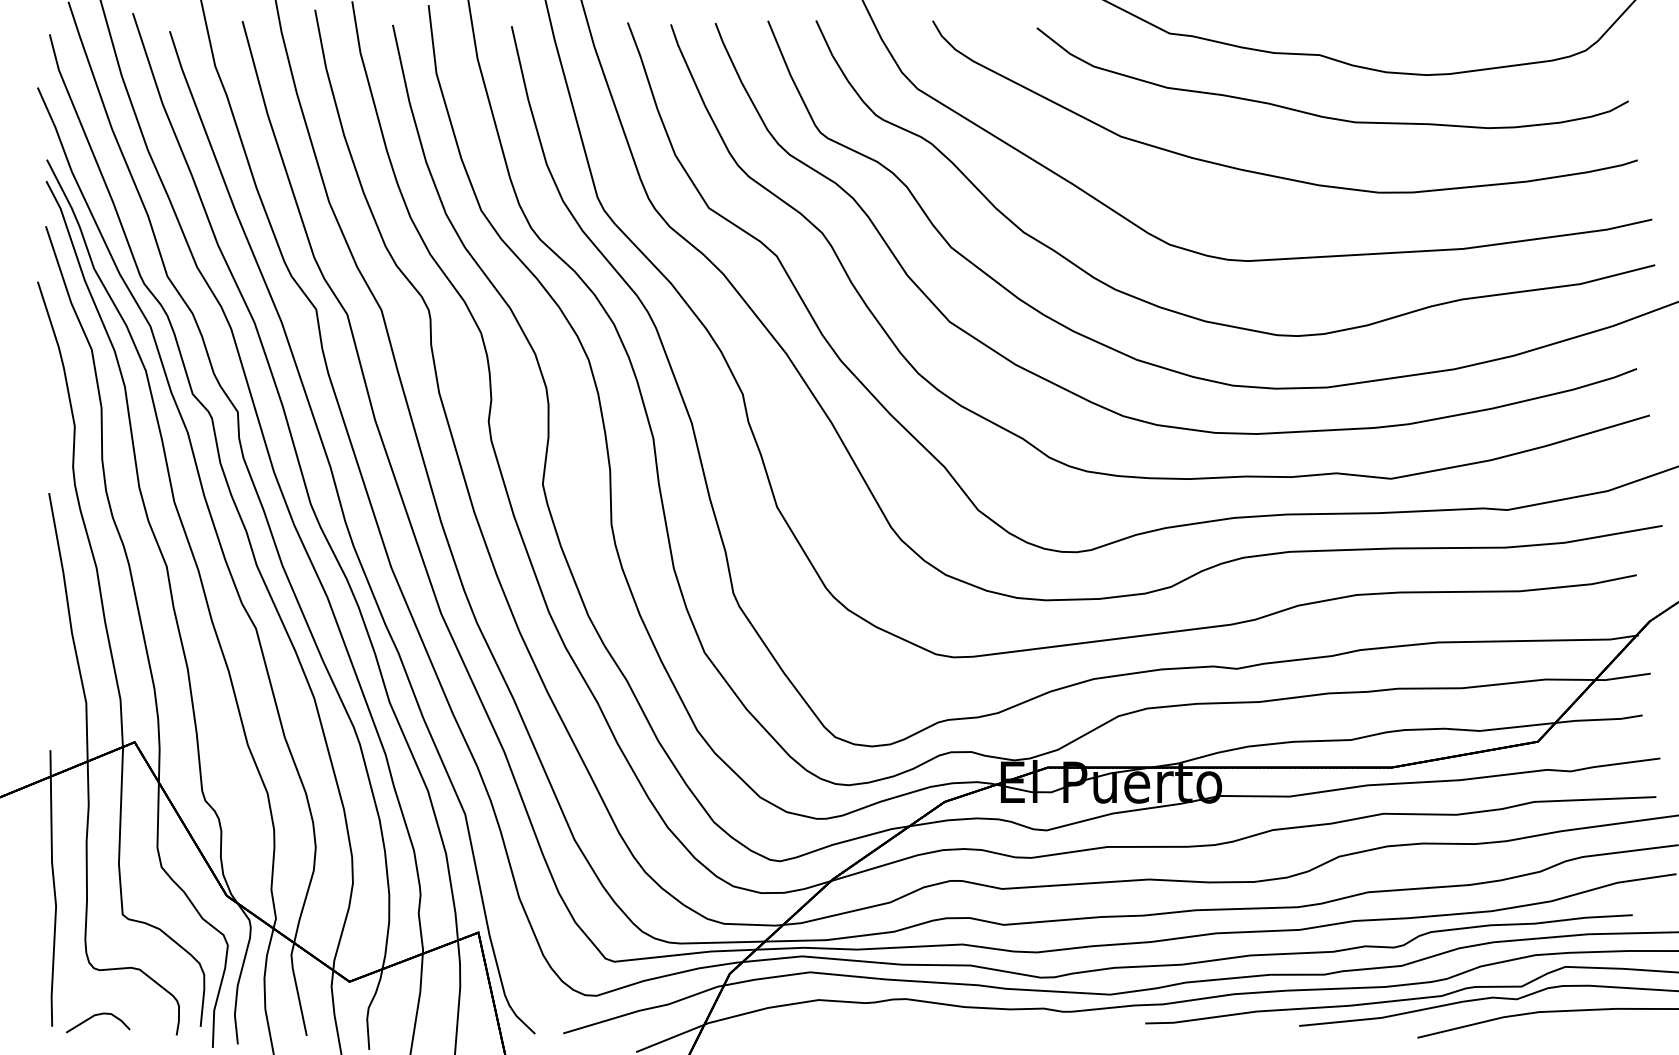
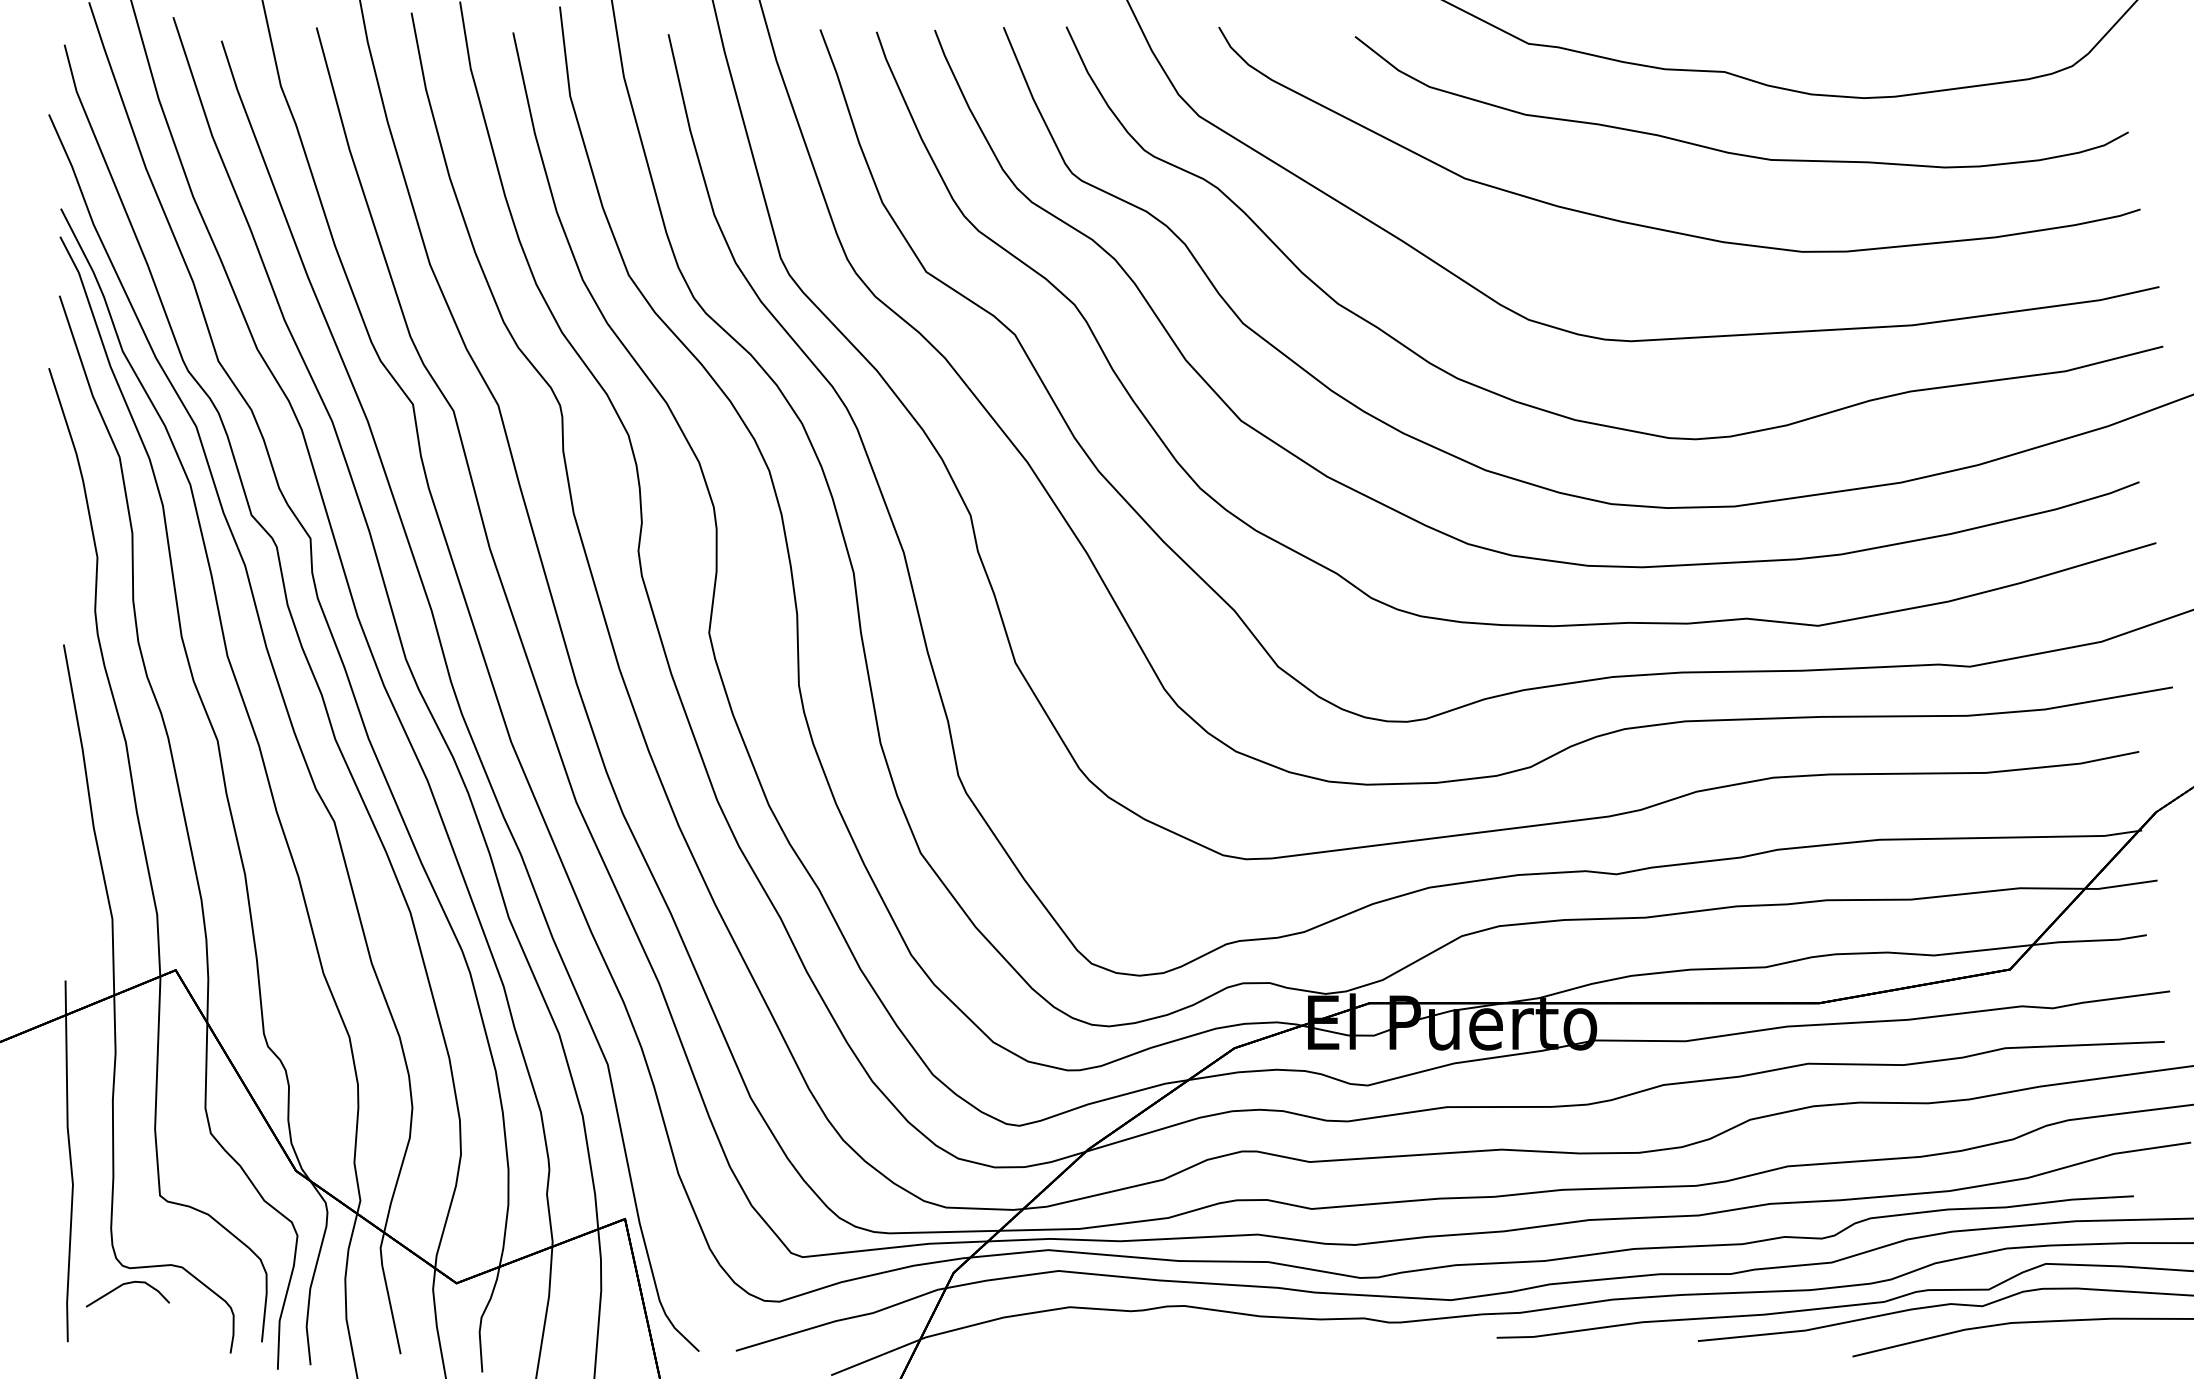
curve: (94, 1016) -> (123, 1285), moved

